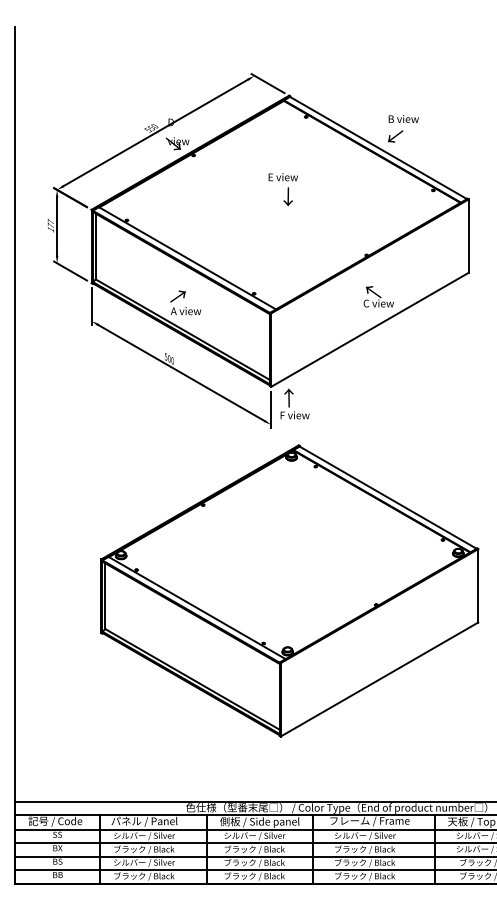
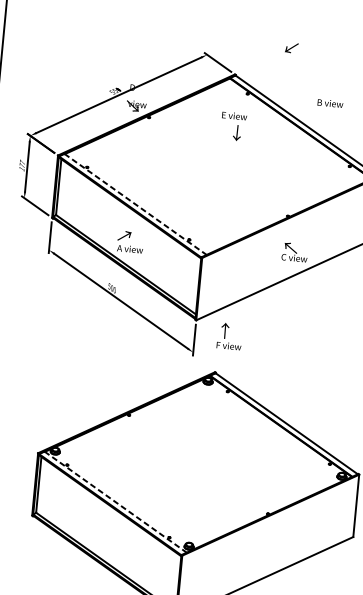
text: (395, 136) -> (291, 47), moved
text: (282, 189) -> (232, 126), moved
line: (187, 258) -> (135, 204), solid -> dashed
text: (294, 403) -> (229, 335), moved
line: (197, 608) -> (115, 502), solid -> dashed

